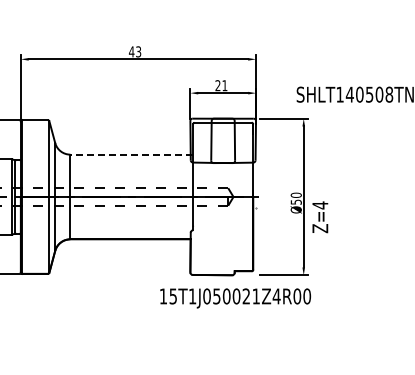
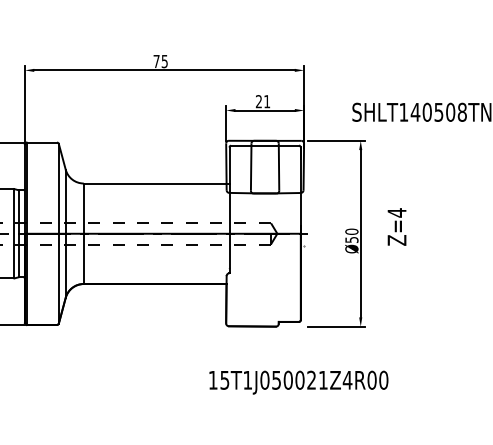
text: (135, 51) -> (161, 61), 43 -> 75
line: (131, 154) -> (156, 183), dashed -> solid
text: (320, 217) -> (397, 227), moved
text: (235, 298) -> (298, 382), moved

